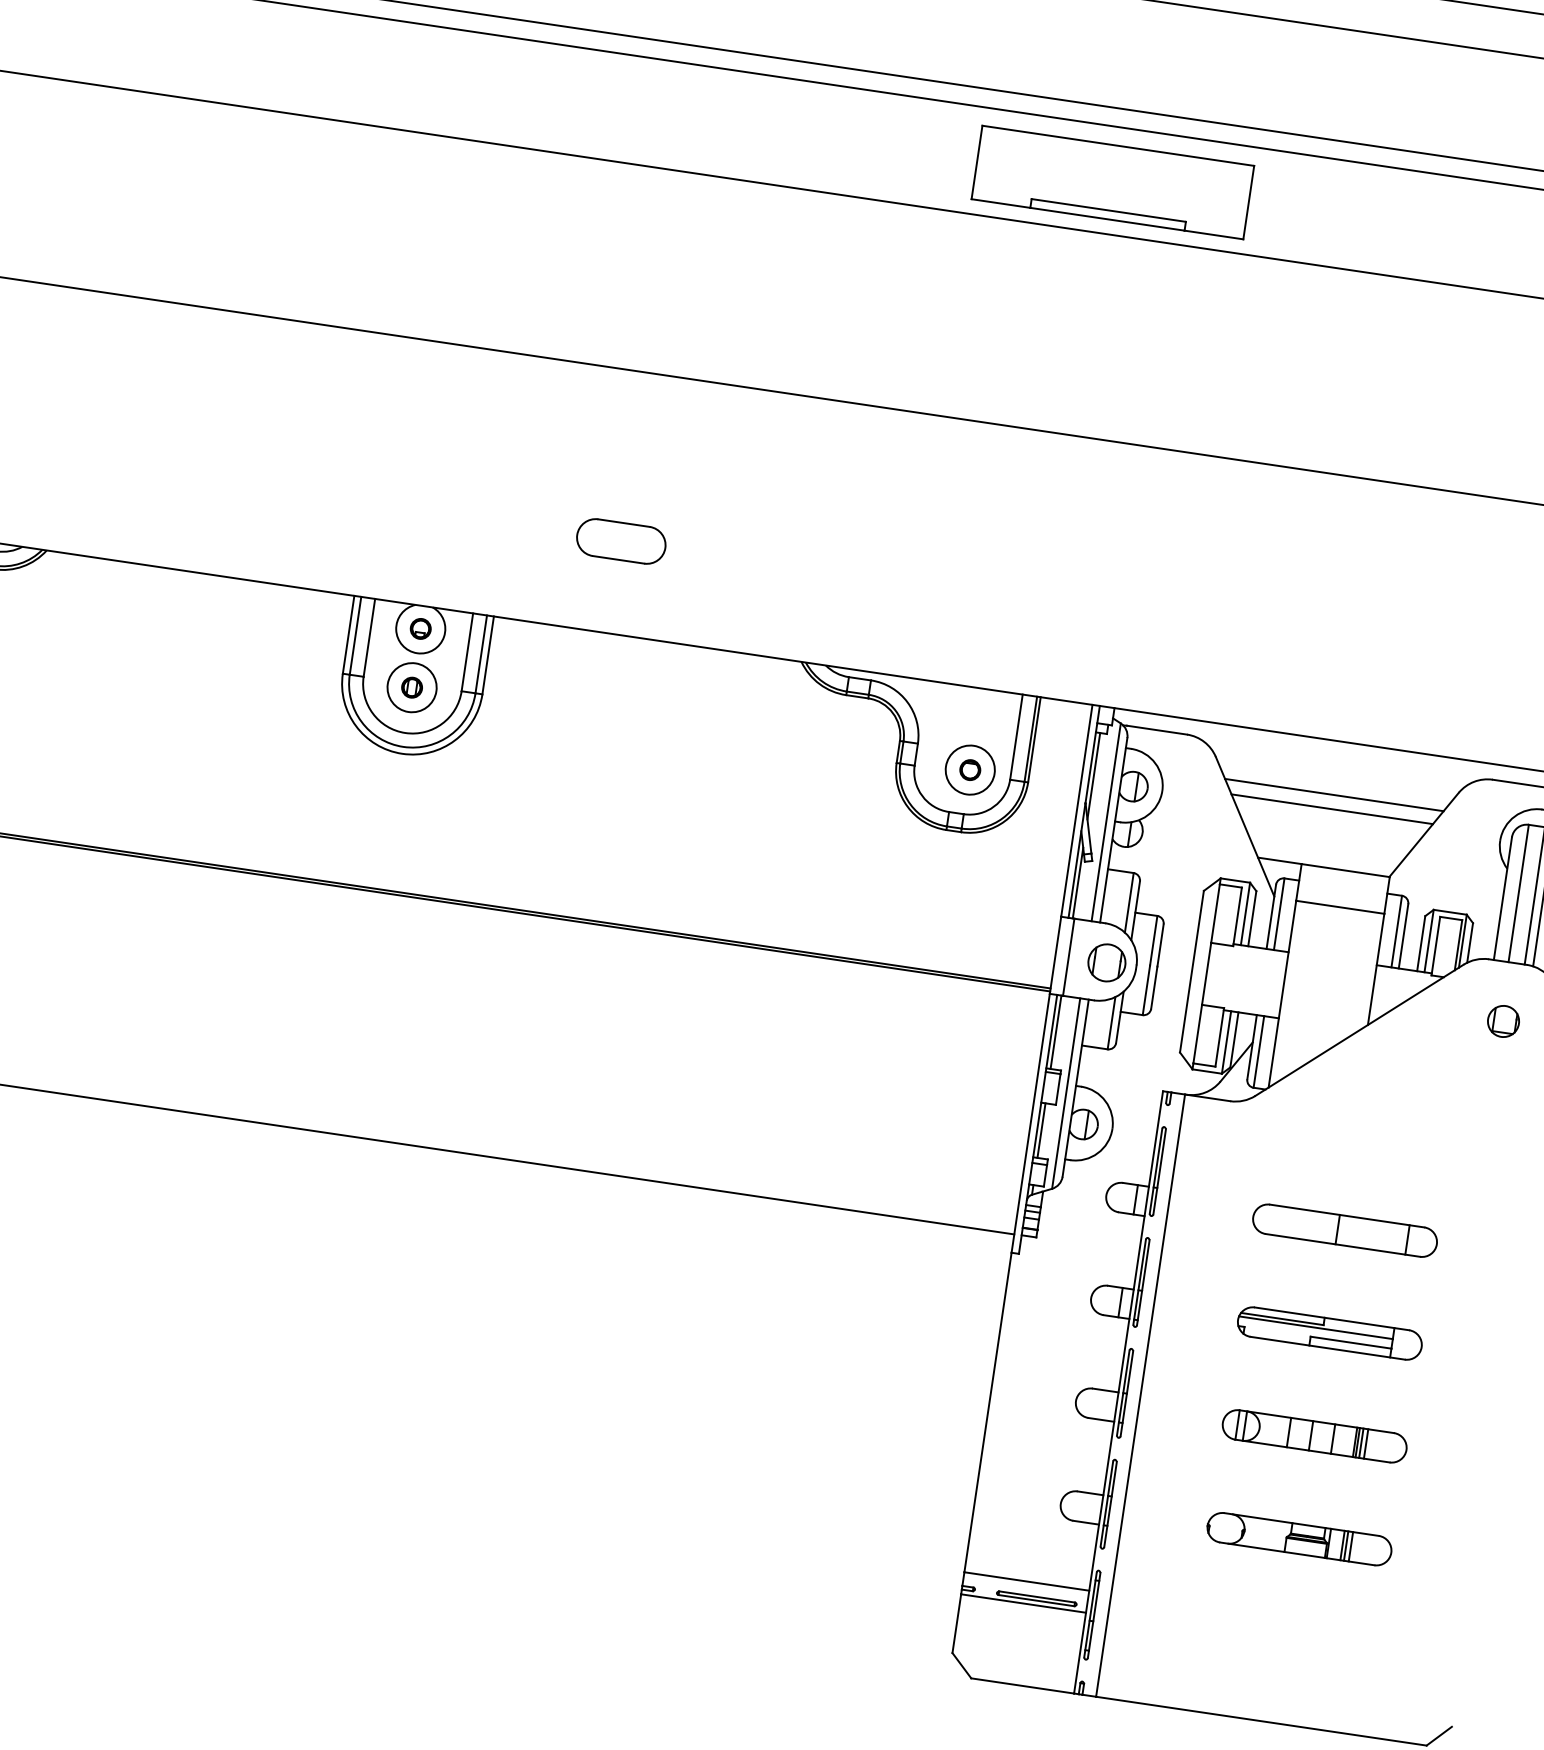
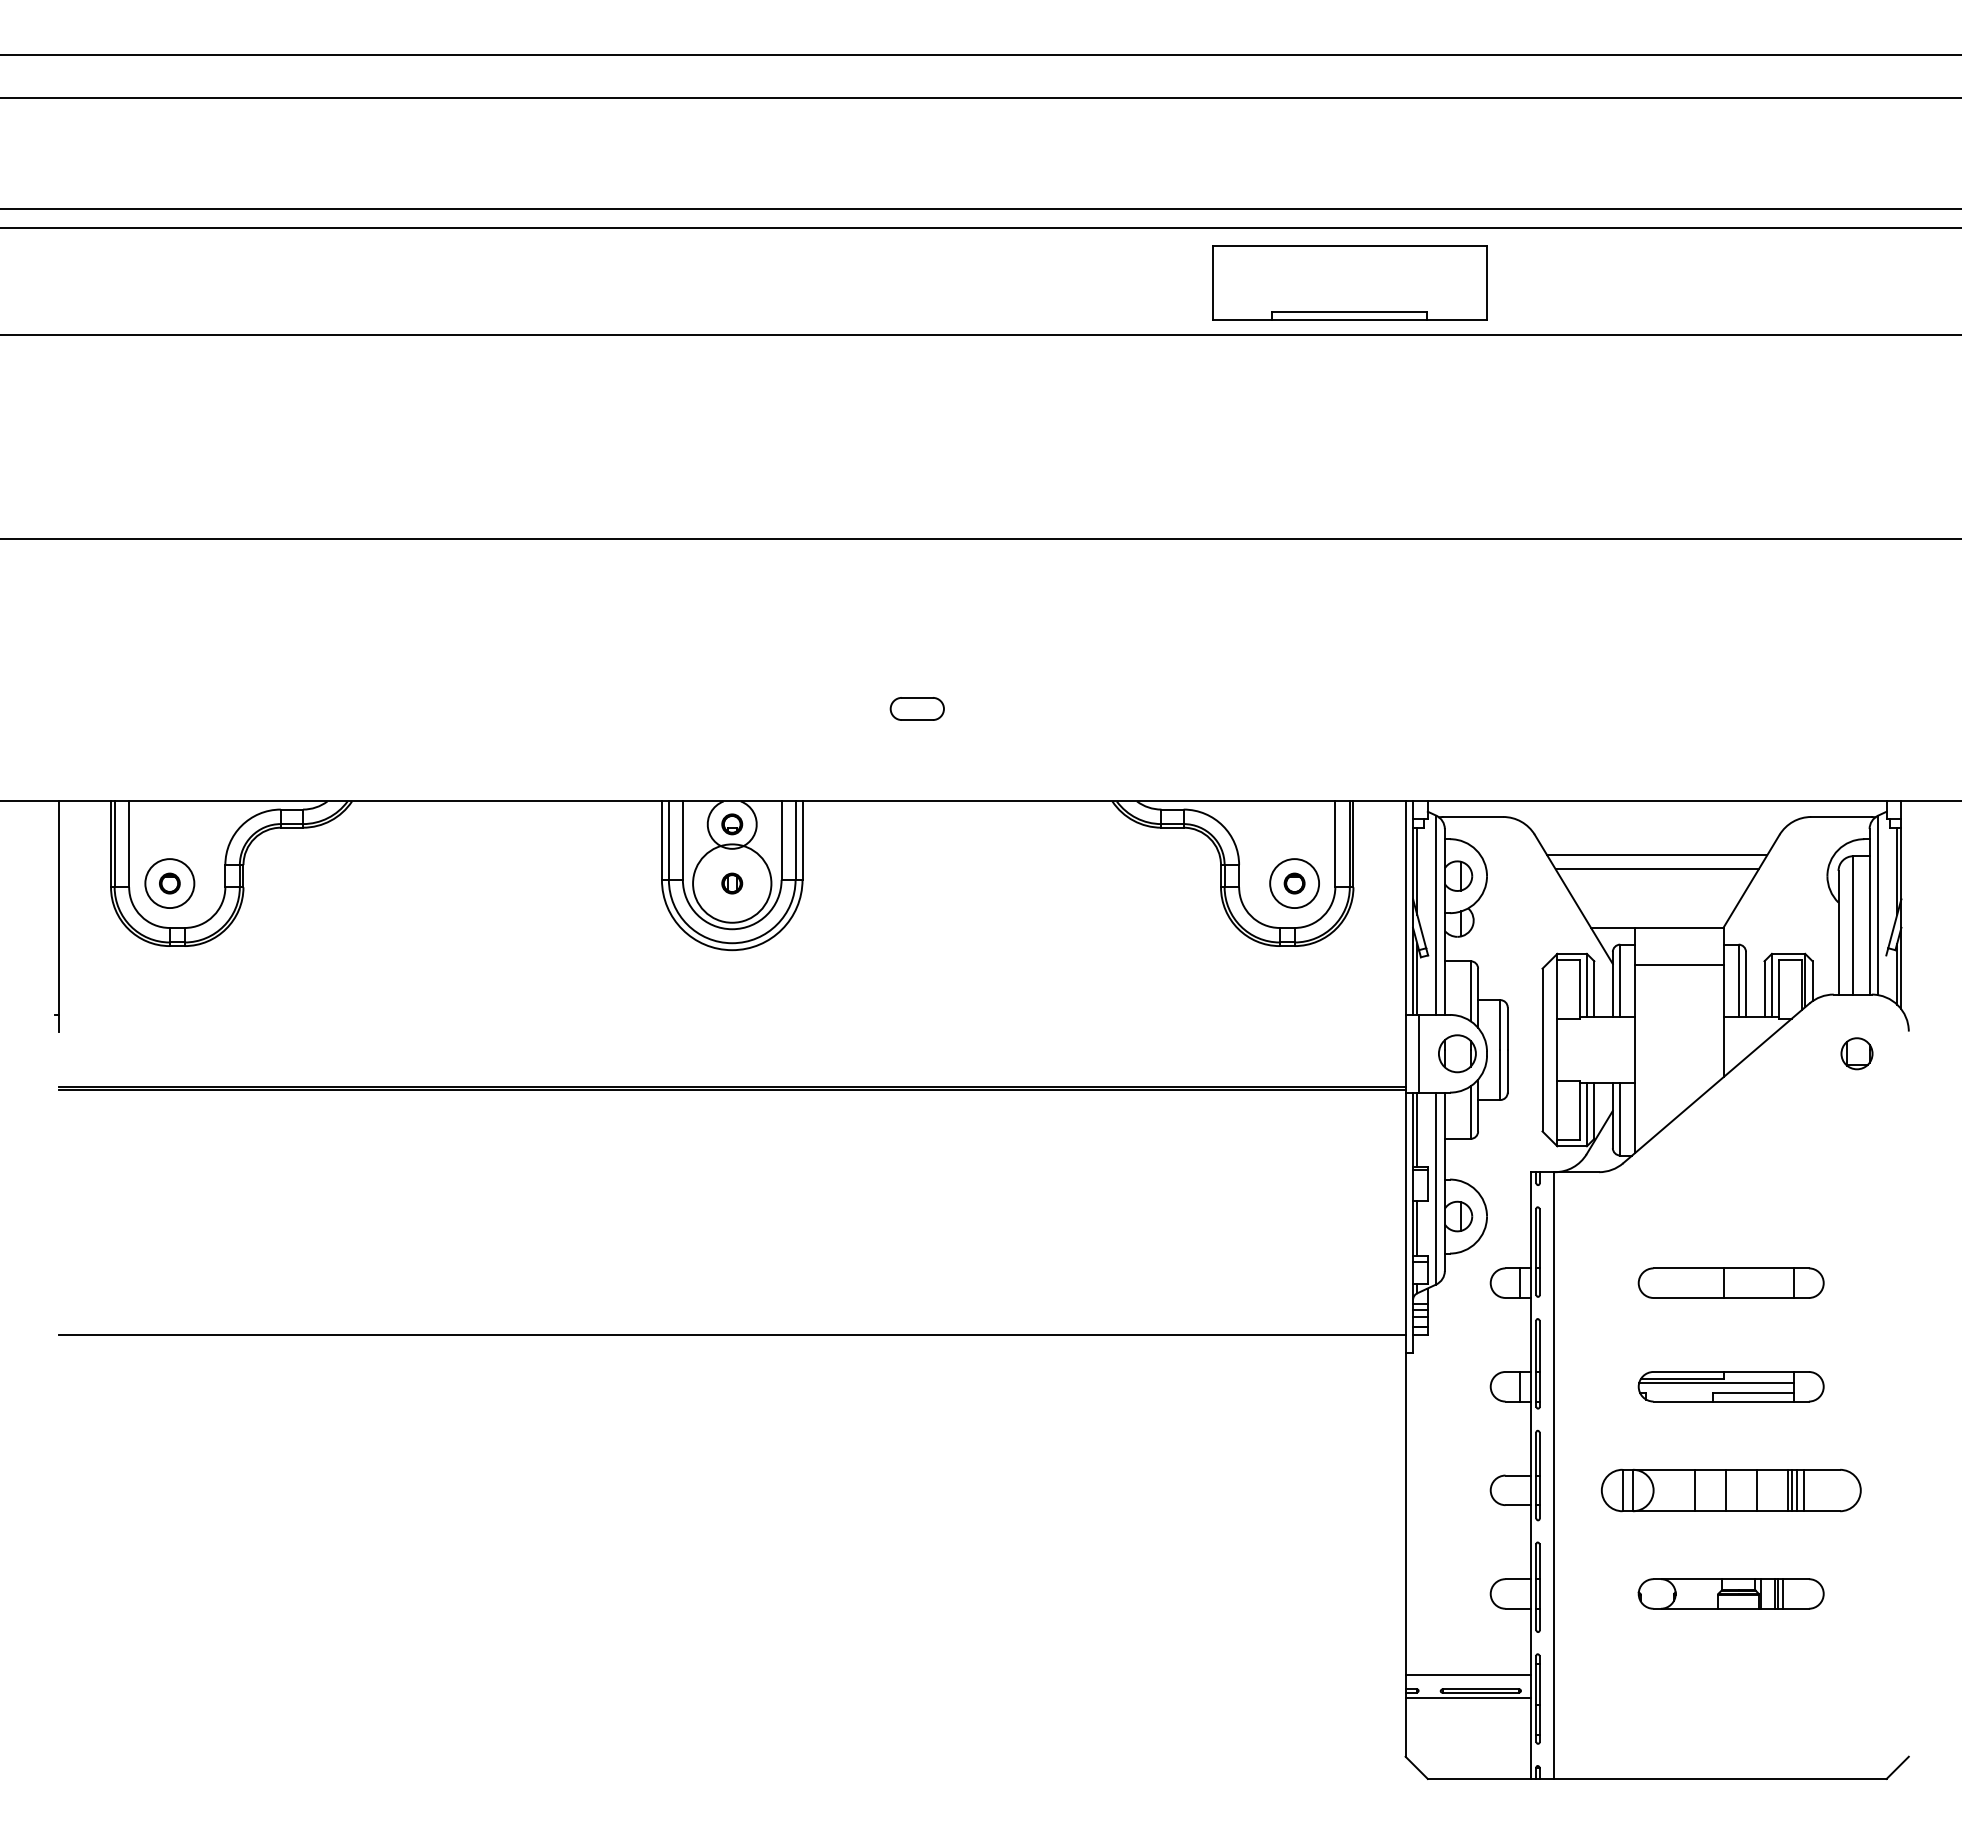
part: (621, 541) -> (917, 708), size x0.6
circle: (411, 687) -> (731, 883), size x1.6
part: (1314, 1435) -> (1730, 1489), size x1.4

